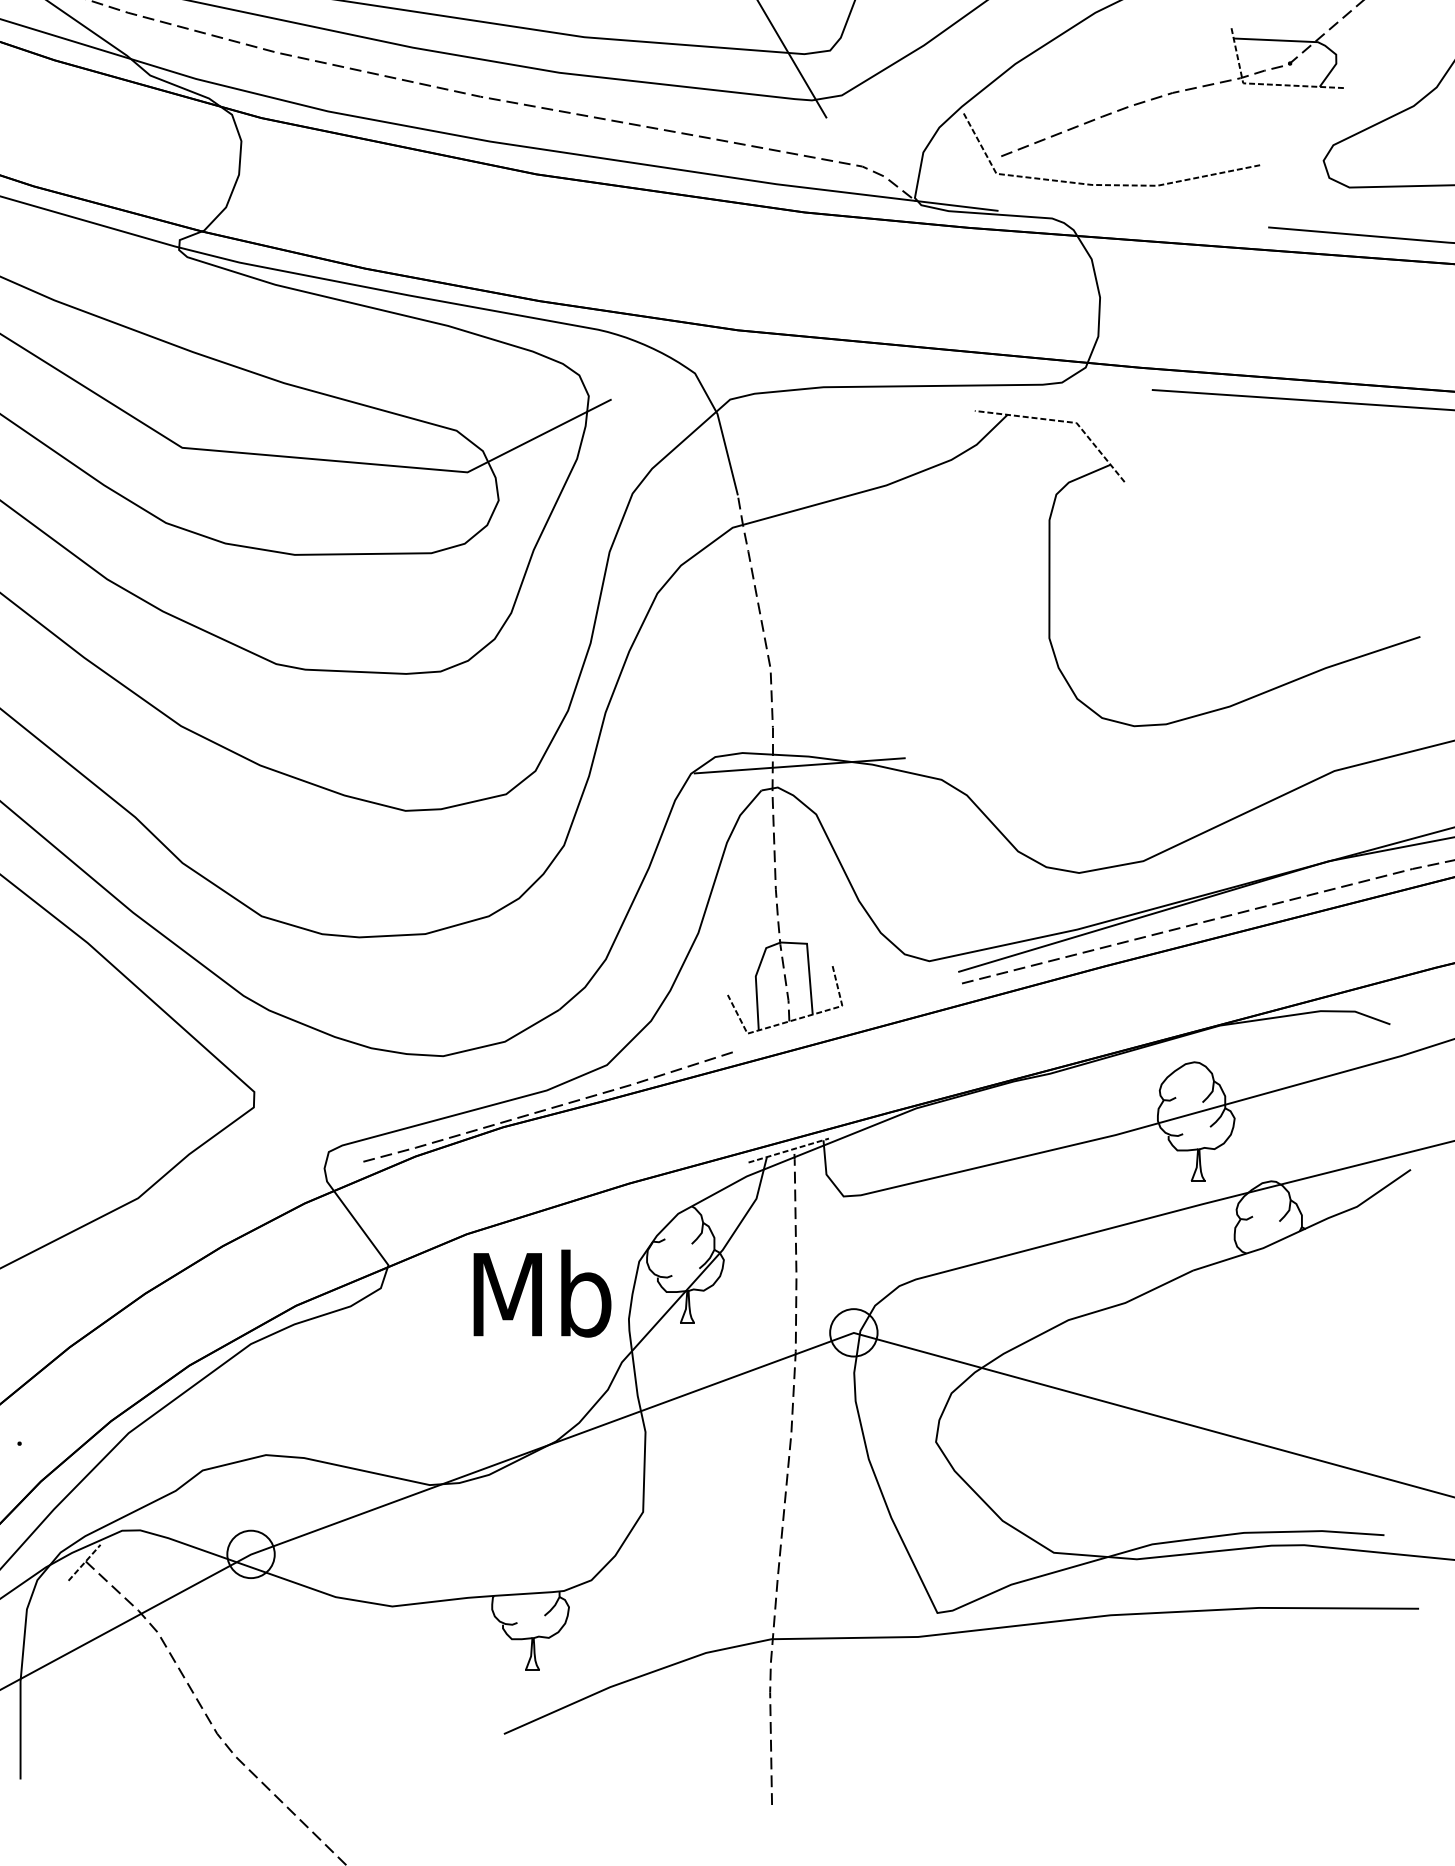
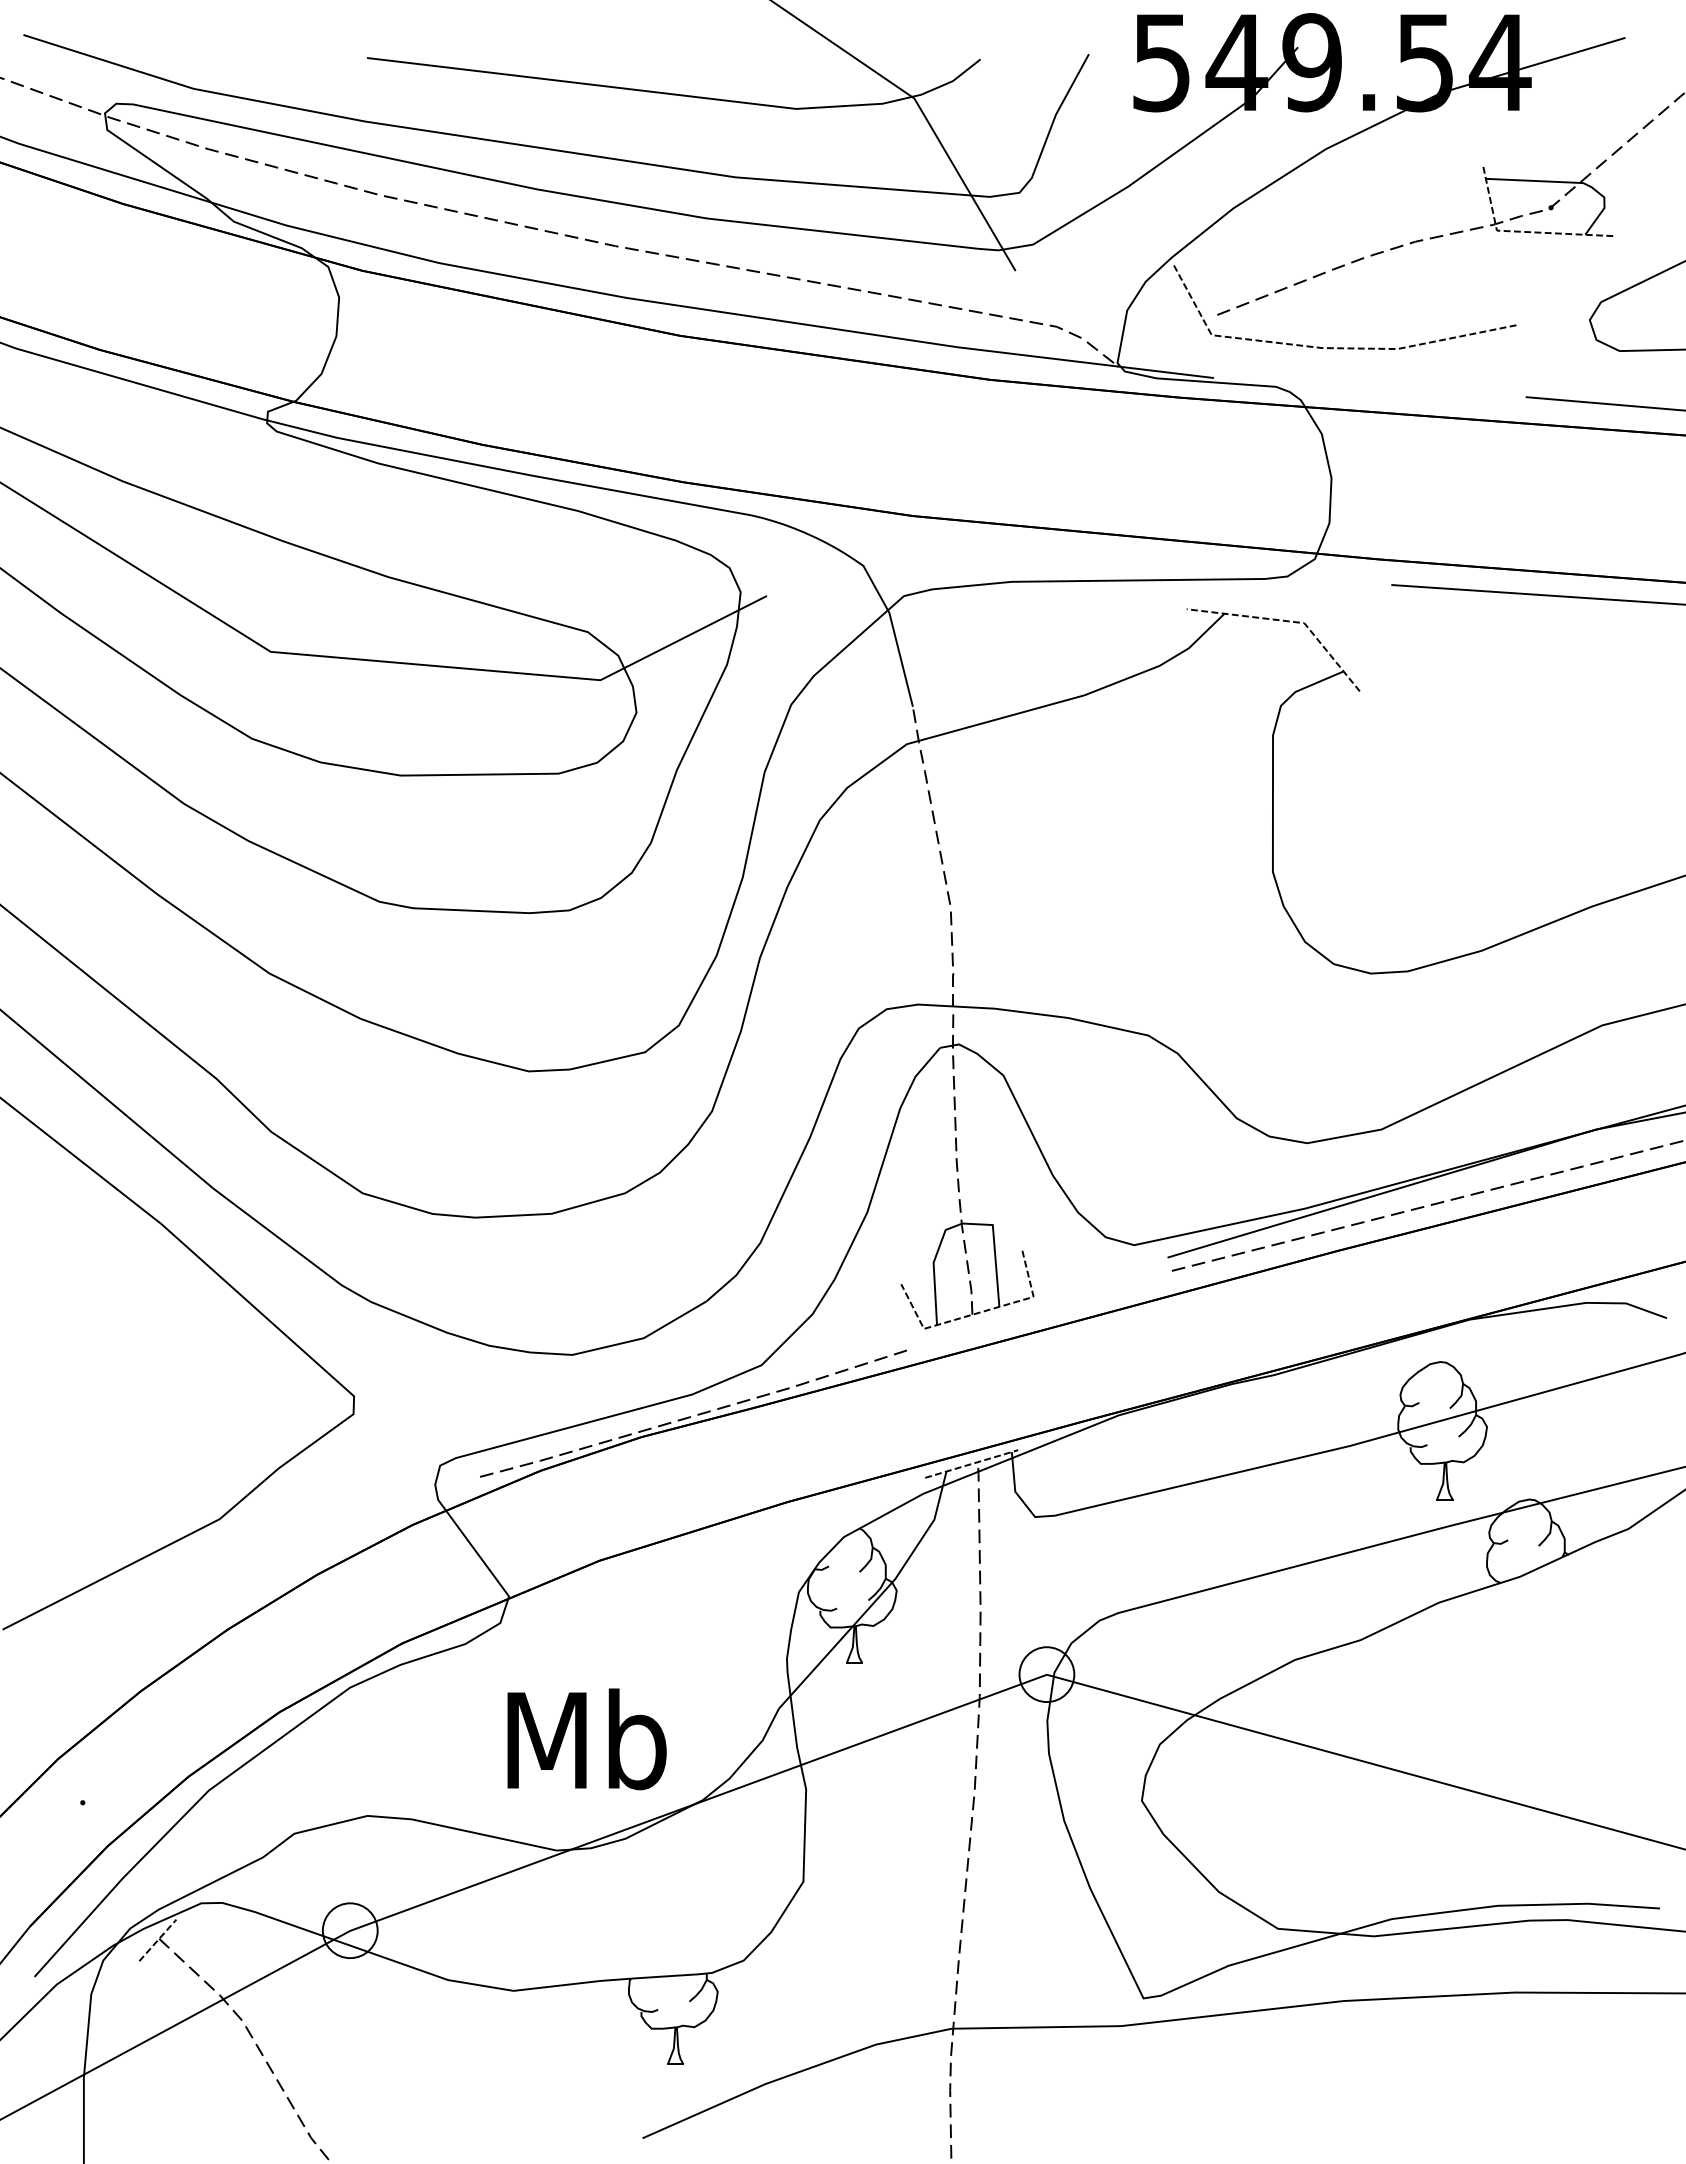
line: (799, 765) -> (984, 1019), removed
text: (541, 1293) -> (586, 1739), moved

